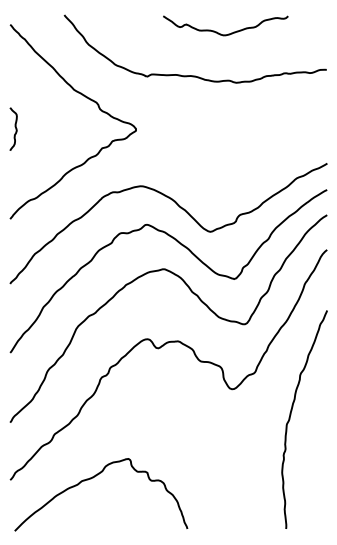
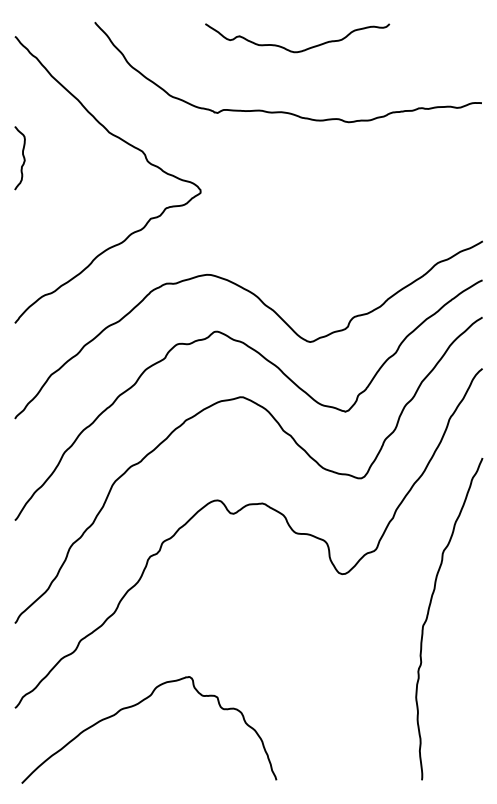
curve: (228, 33) -> (301, 49), moved
curve: (15, 128) -> (22, 157), moved

